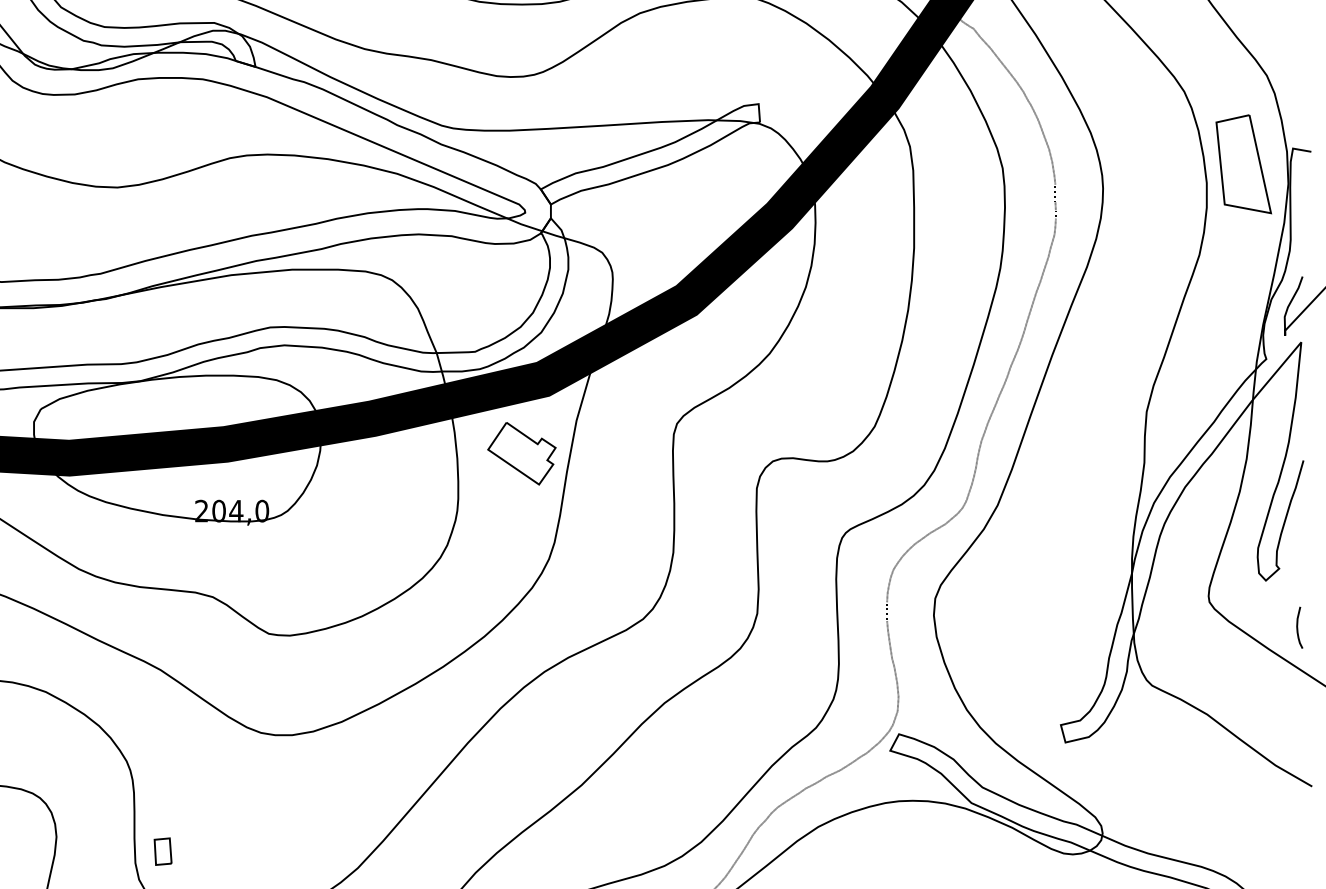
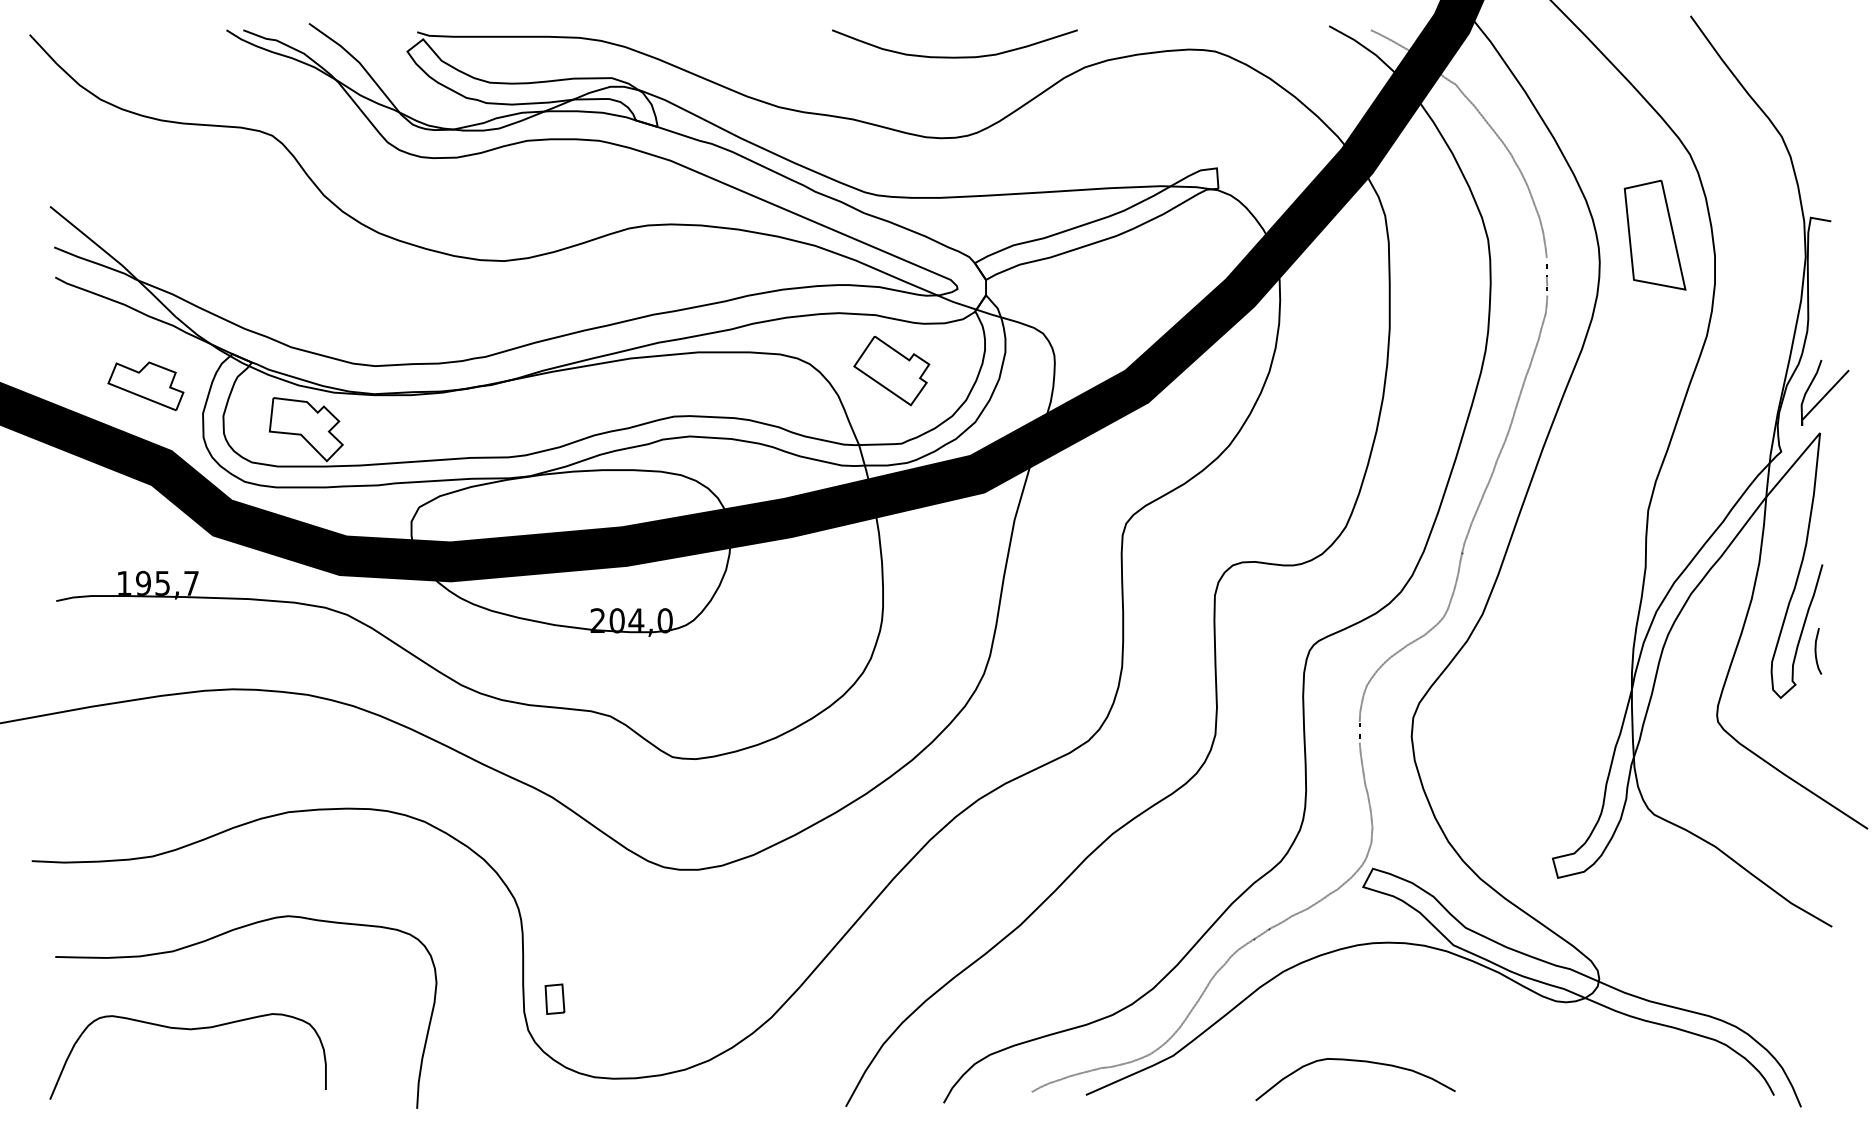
part: (1243, 163) -> (1654, 234), moved
part: (521, 453) -> (891, 370), moved
curve: (1298, 627) -> (1816, 651), moved

